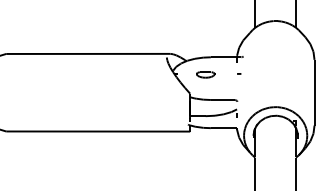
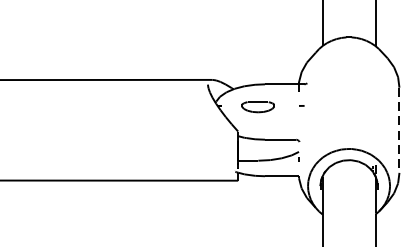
part: (205, 74) -> (258, 106), size x1.4
line: (314, 92) -> (399, 129), solid -> dashed

